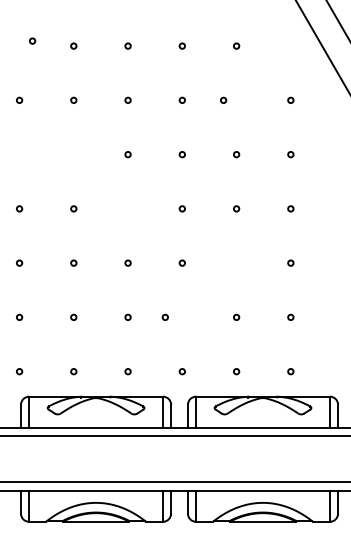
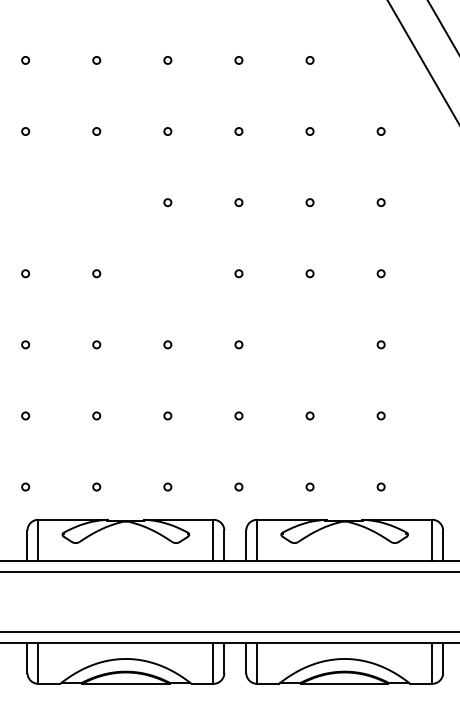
circle: (32, 40) -> (25, 59), moved
circle: (223, 99) -> (309, 130), moved
circle: (164, 316) -> (237, 414), moved

